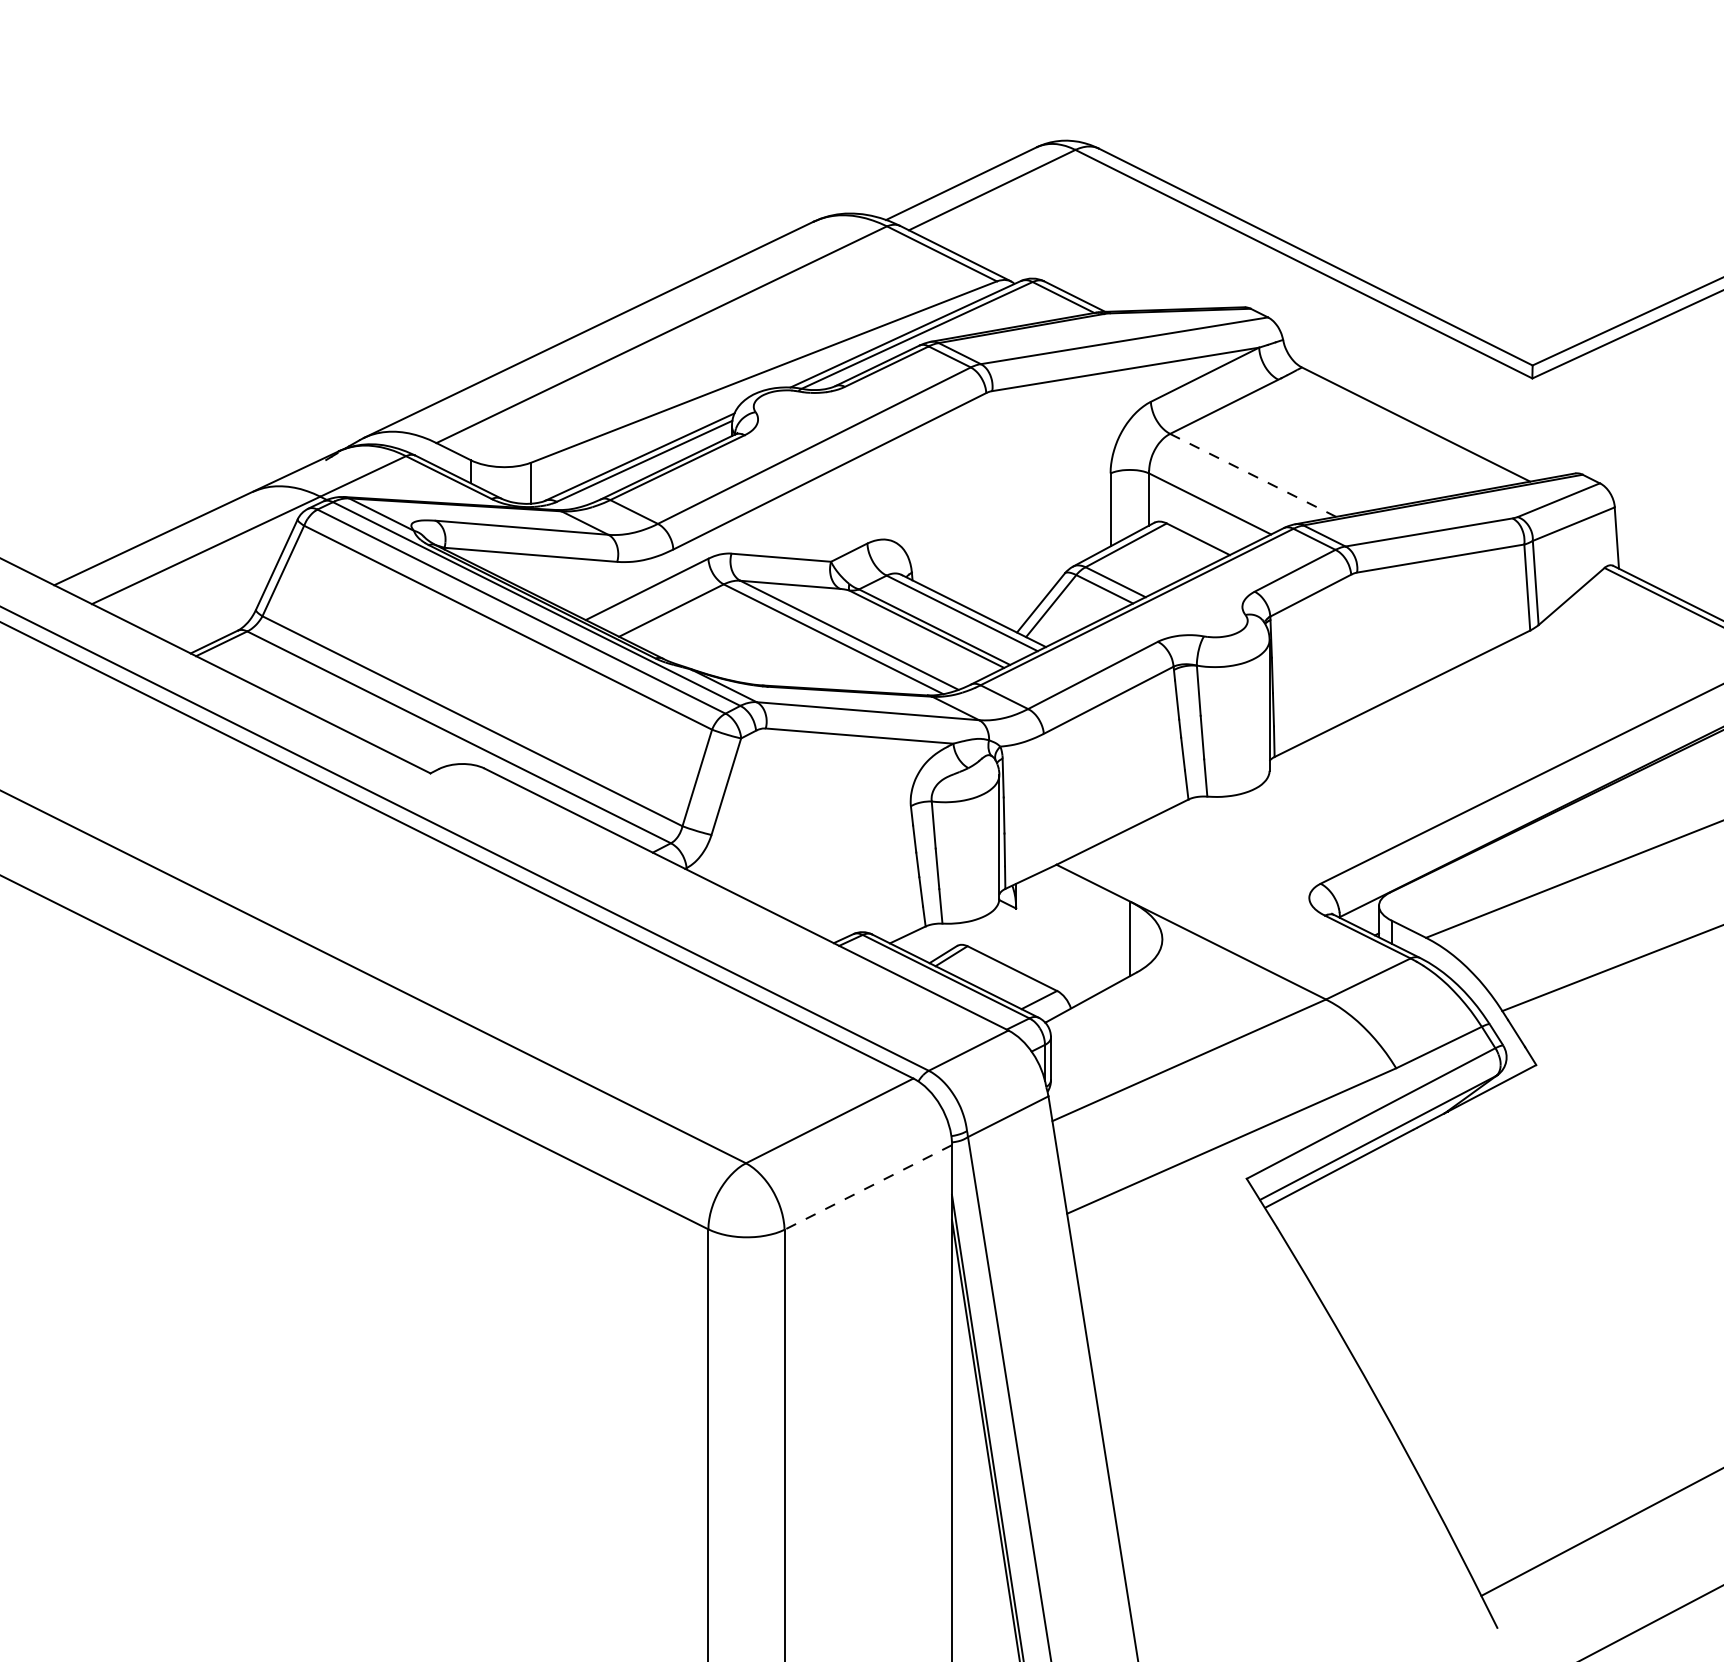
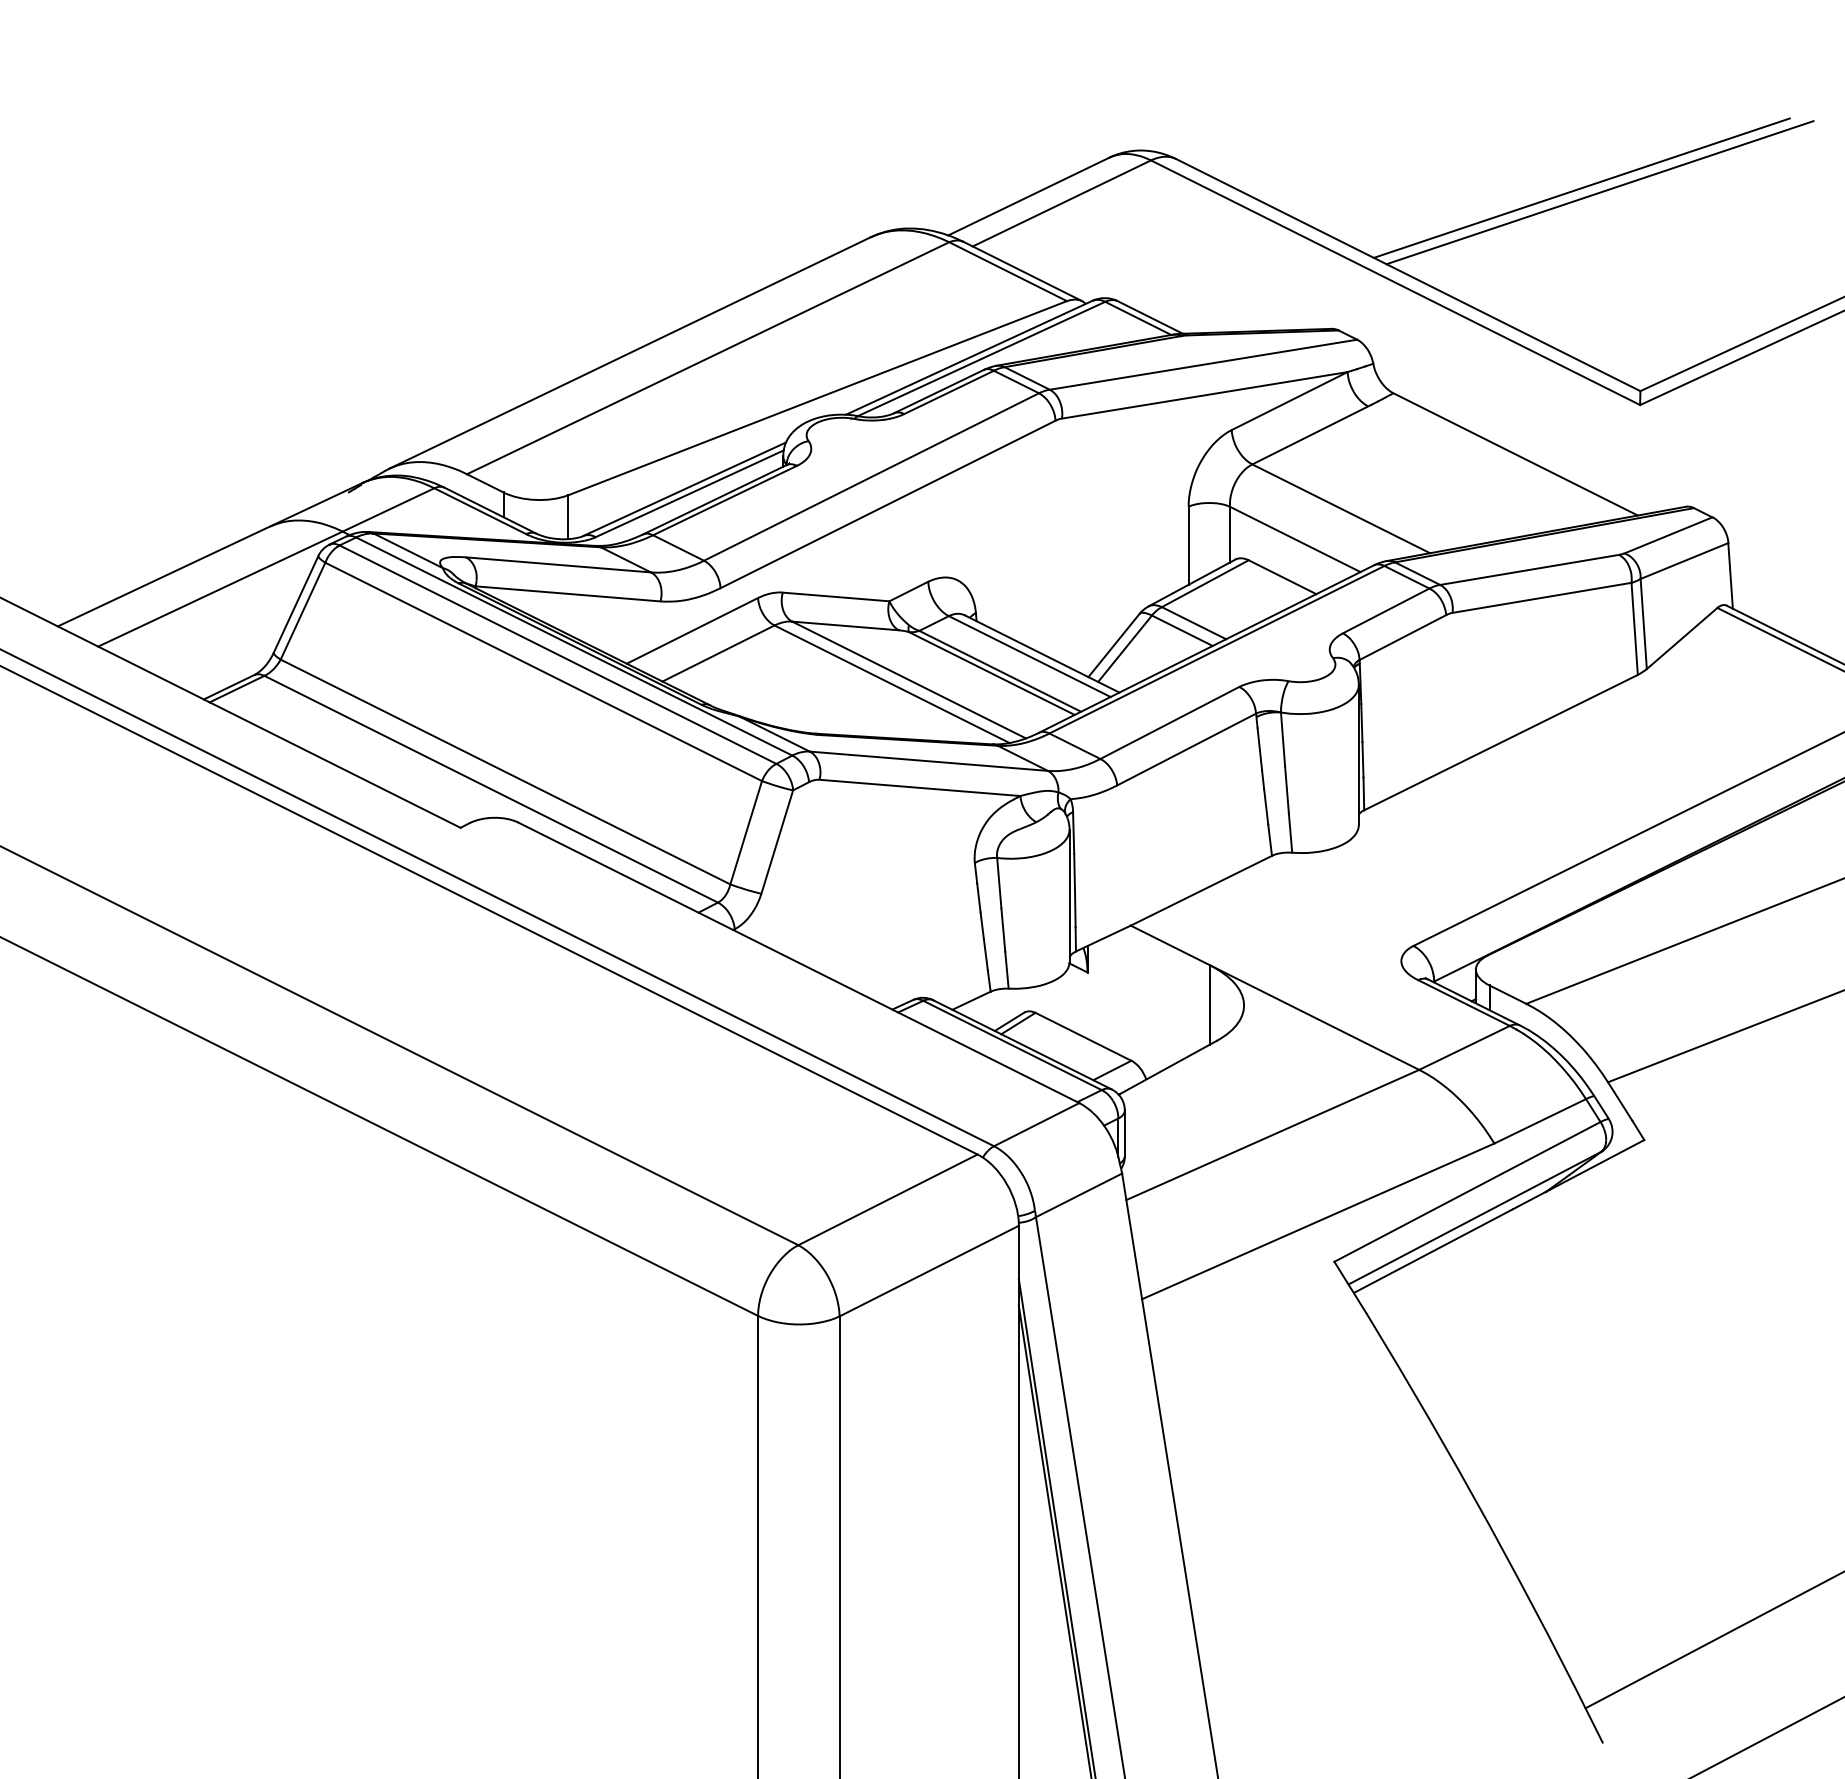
line: (1477, 175) -> (1581, 187), added
line: (1494, 179) -> (1599, 192), added
line: (1253, 475) -> (1341, 508), dashed -> solid
line: (868, 1187) -> (929, 1271), dashed -> solid

